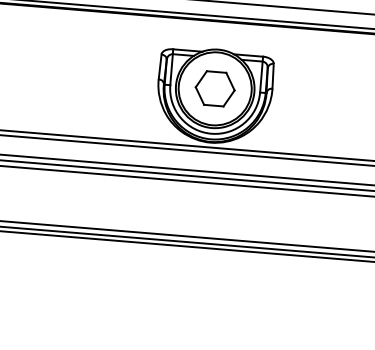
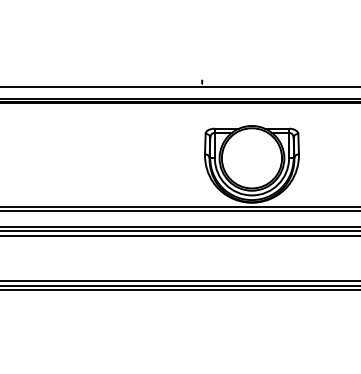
part: (214, 88) -> (251, 158), removed

